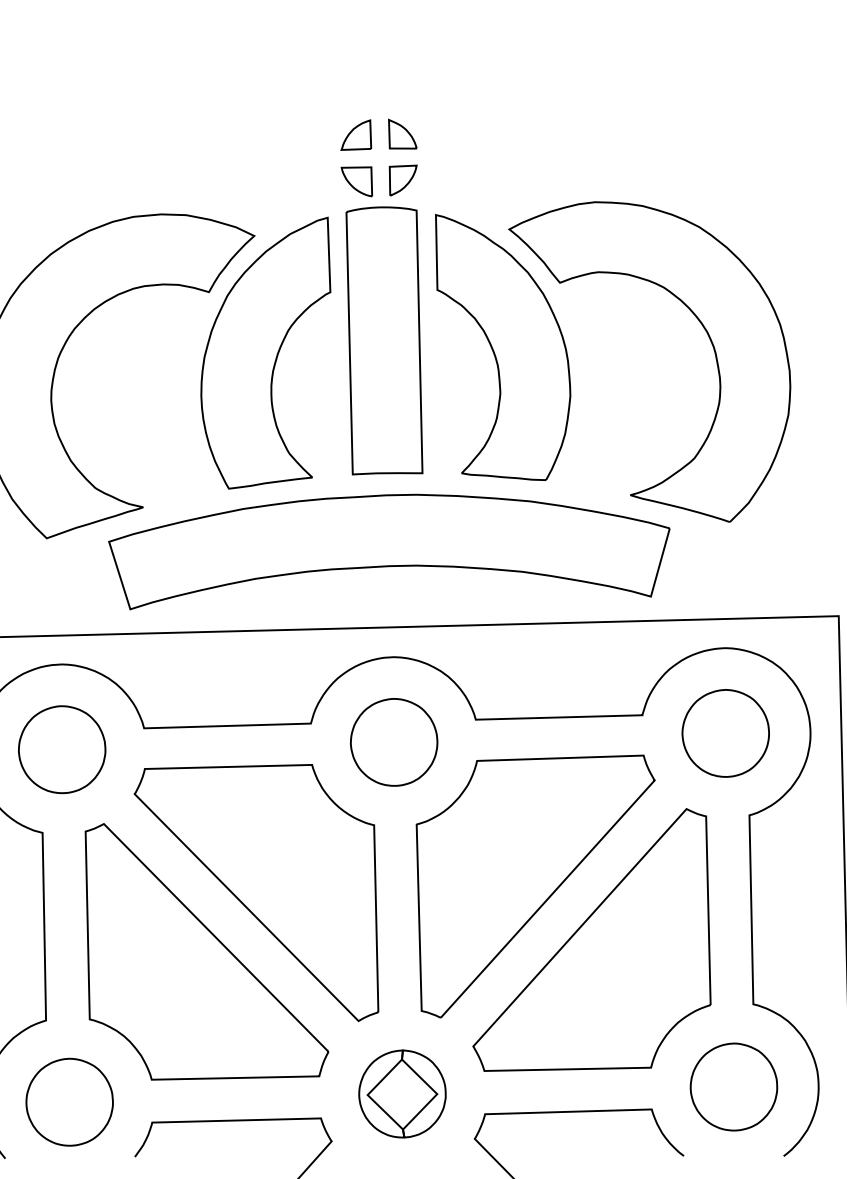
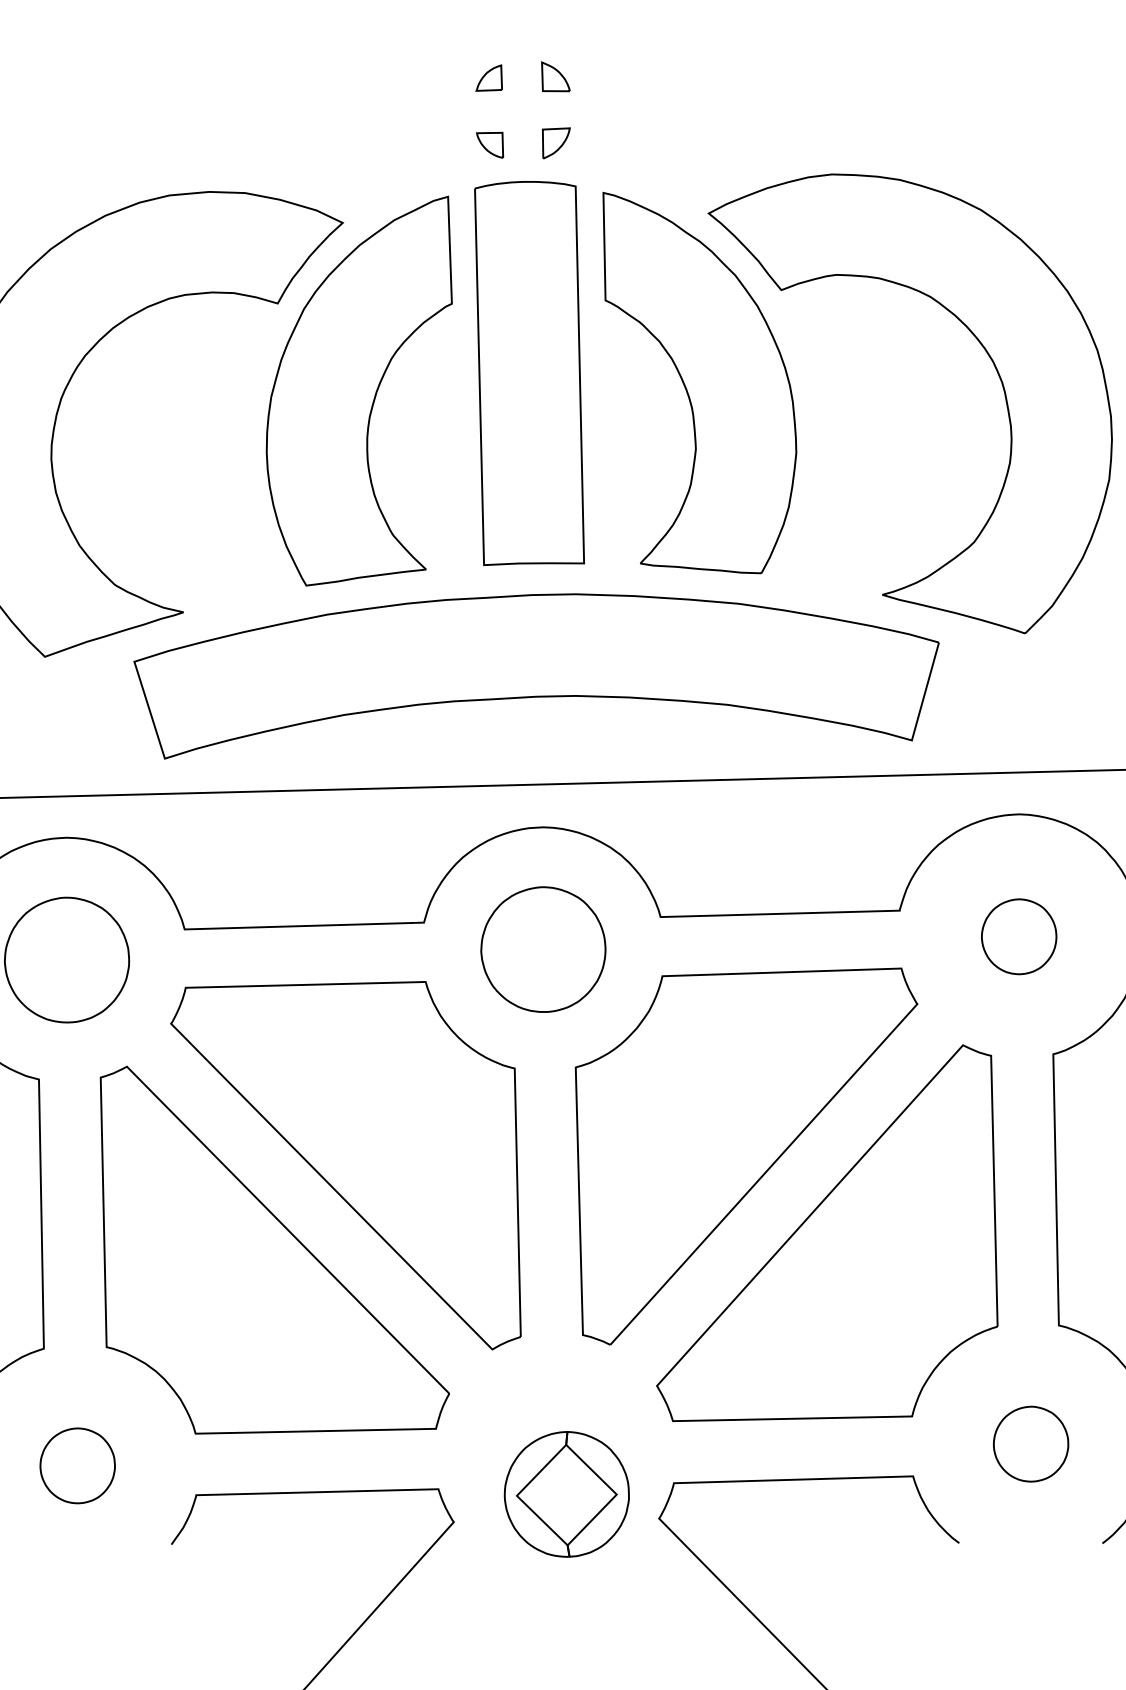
part: (402, 133) -> (555, 75), size x0.7
part: (356, 134) -> (489, 77), size x0.6
part: (402, 180) -> (555, 143), size x0.7
part: (356, 181) -> (489, 144), size x0.6
part: (725, 733) -> (1018, 936), size x0.6
part: (733, 1086) -> (1030, 1443), size x0.6
part: (402, 1093) -> (566, 1493), moved
part: (69, 1101) -> (77, 1464), size x0.6

